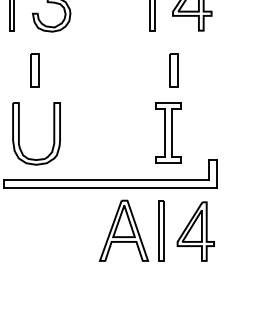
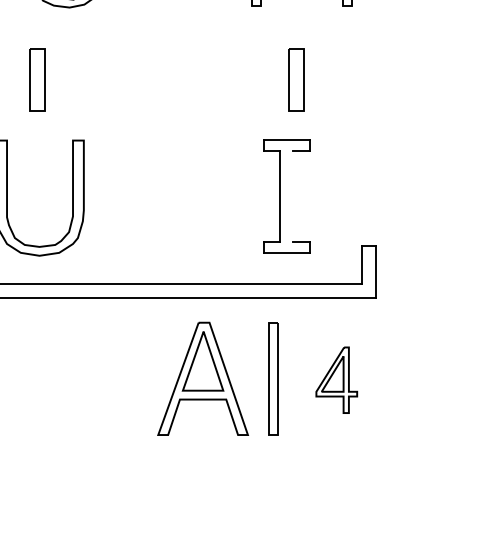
line: (172, 132) -> (293, 195), removed
part: (195, 231) -> (336, 380), size x0.6

